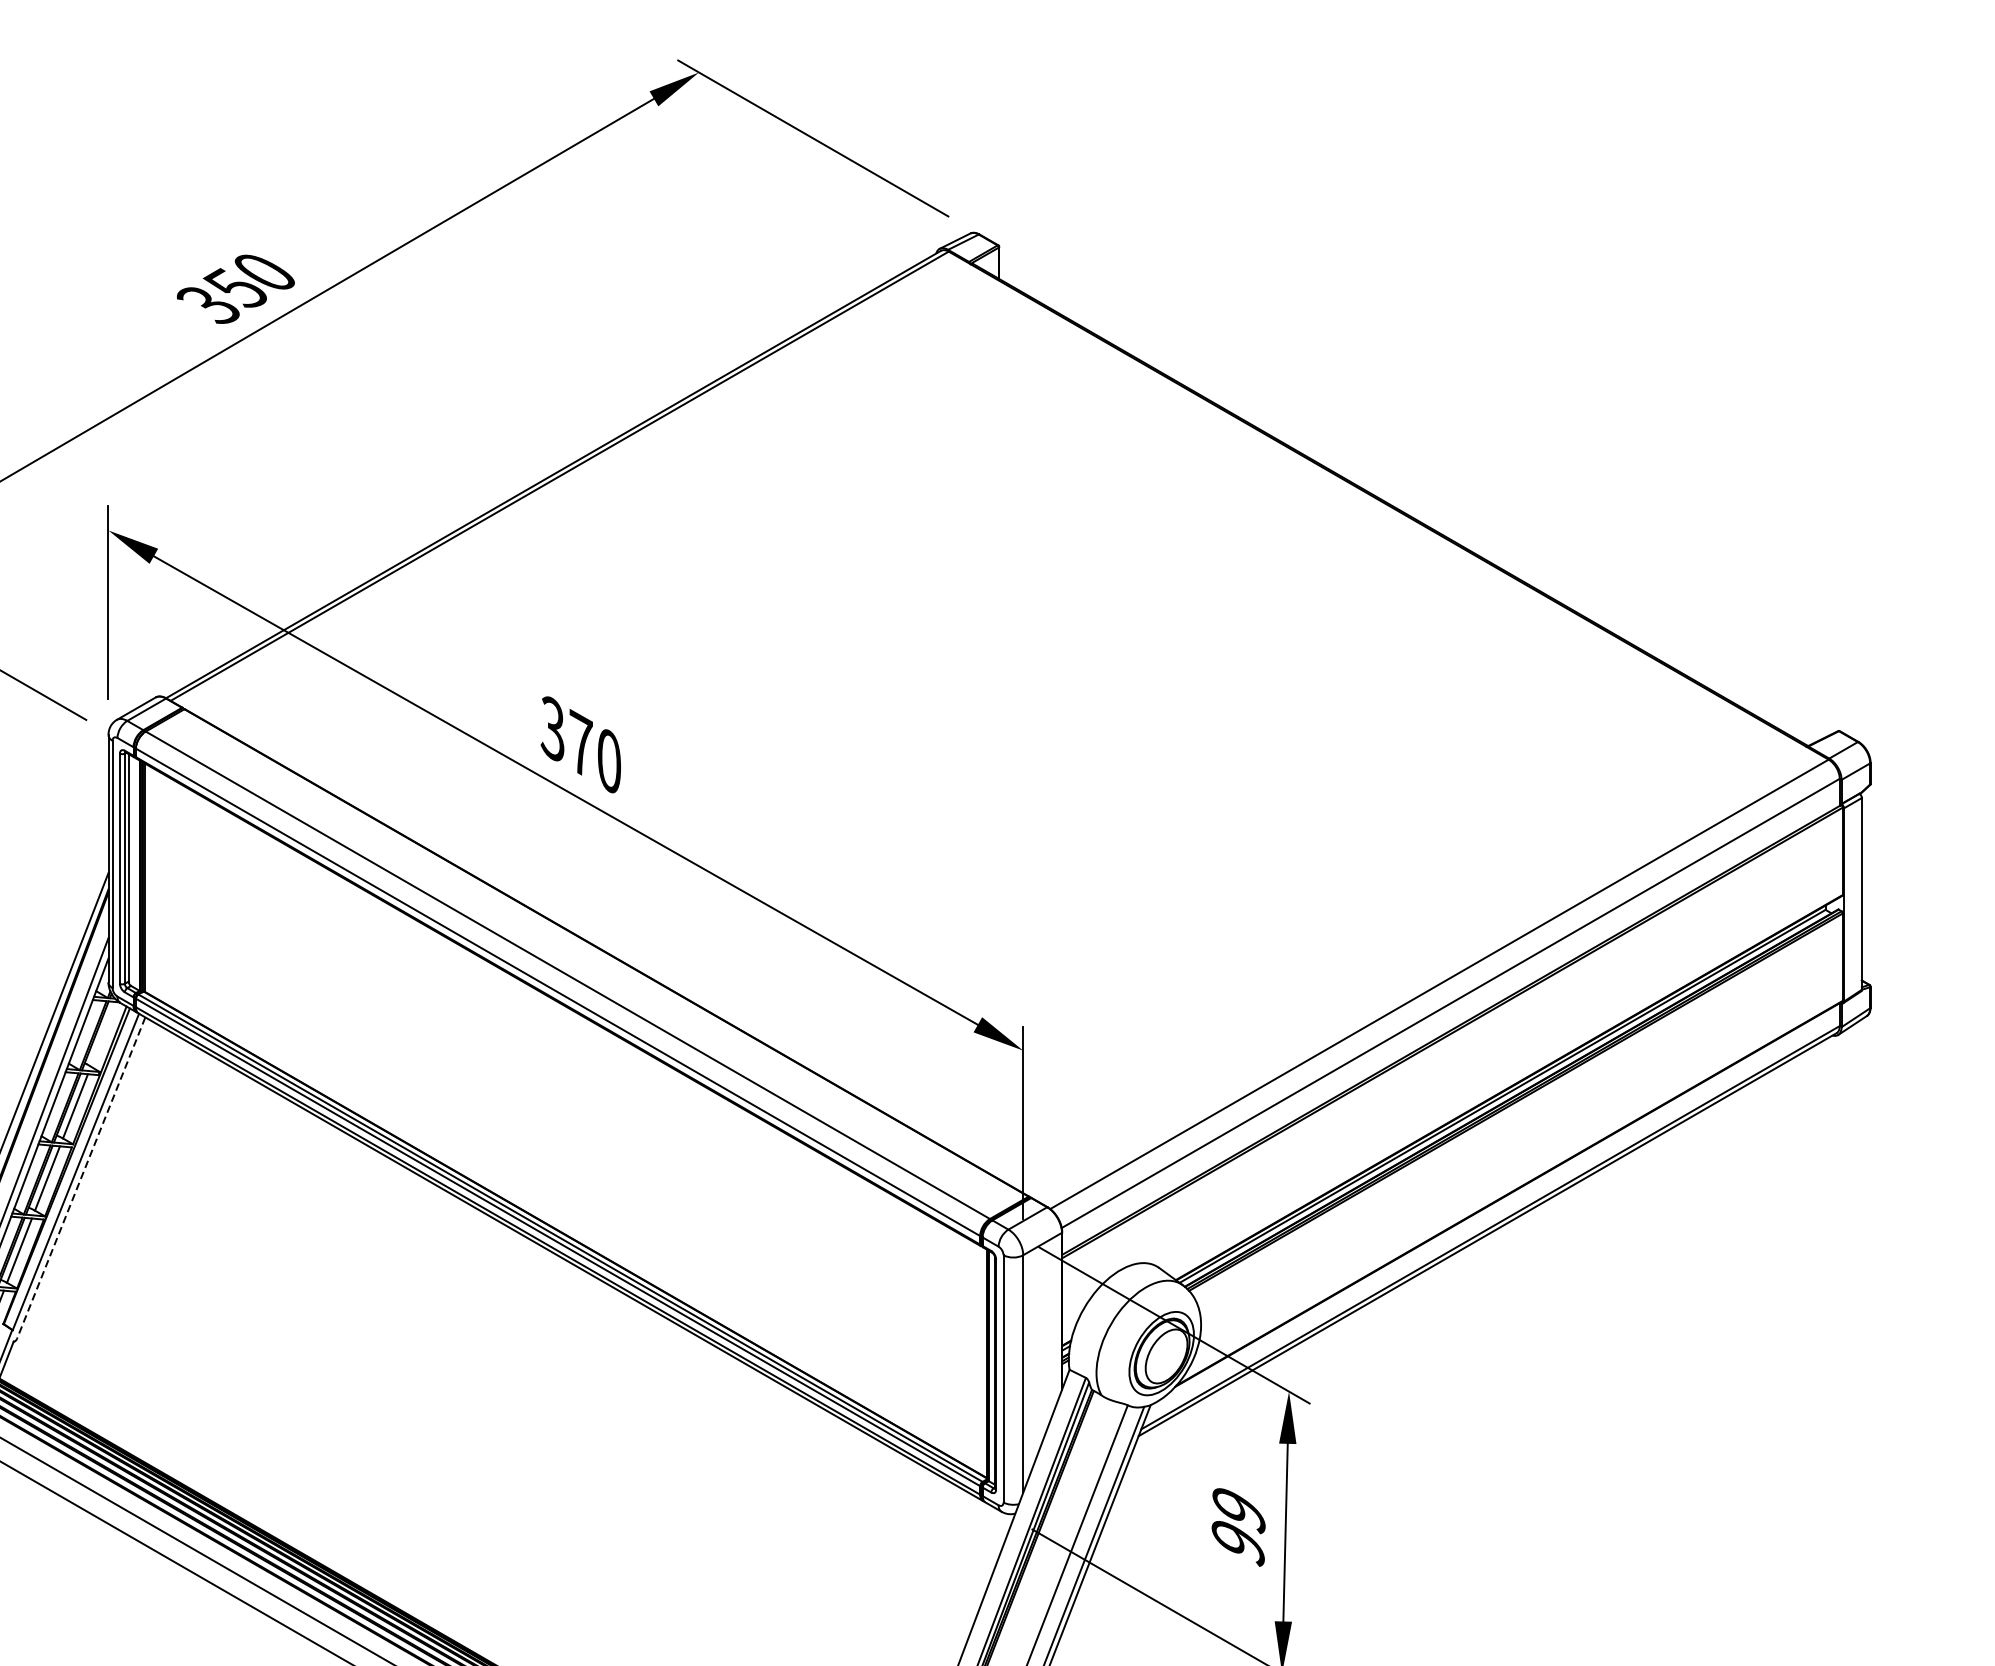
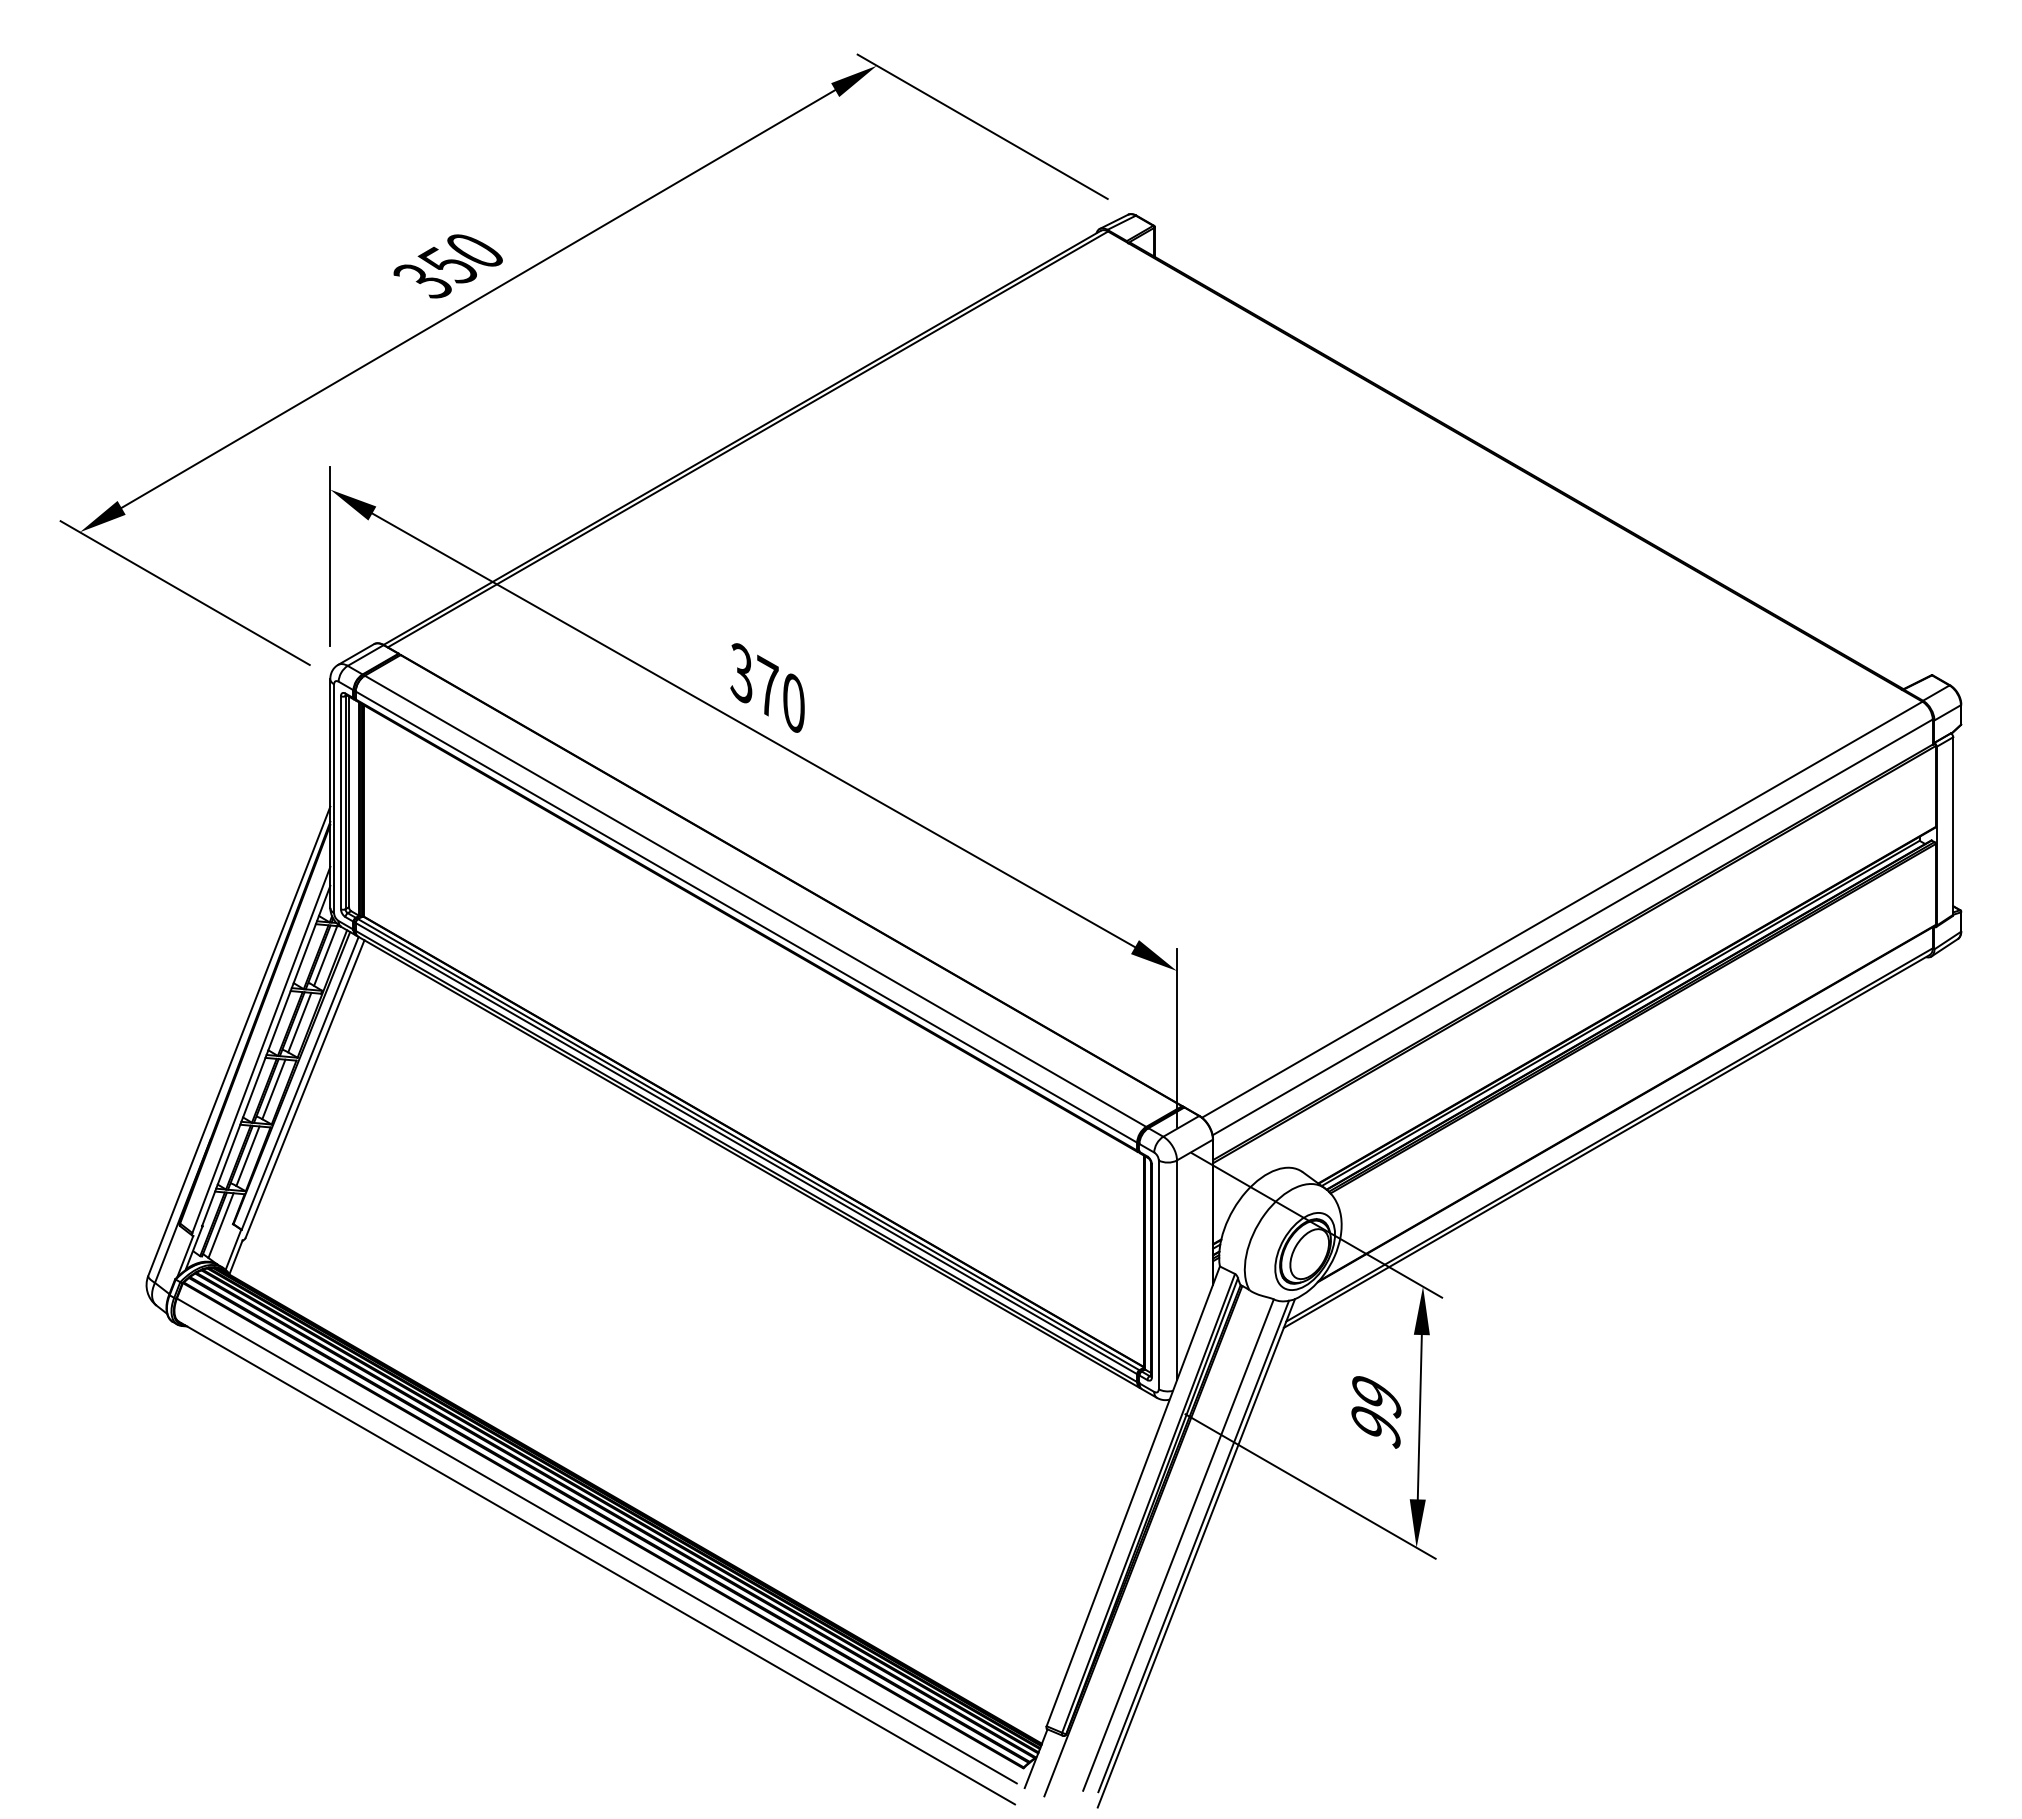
line: (103, 1033) -> (325, 955), added
line: (80, 1178) -> (304, 1089), dashed -> solid

